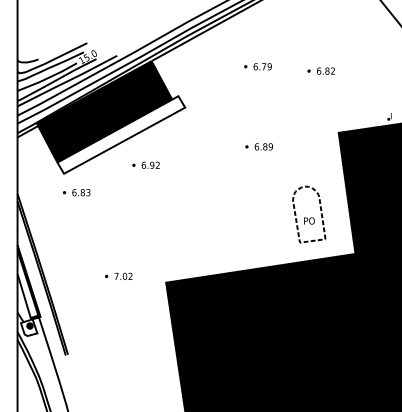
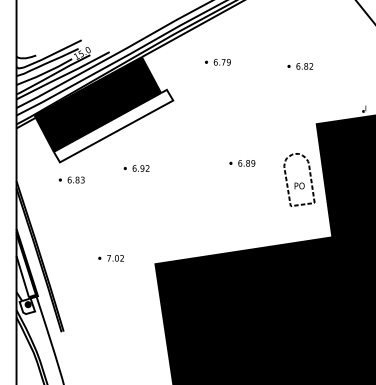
part: (257, 66) -> (217, 62), moved
part: (258, 146) -> (241, 163), moved
part: (145, 164) -> (136, 167), moved
part: (309, 214) -> (299, 179), moved

